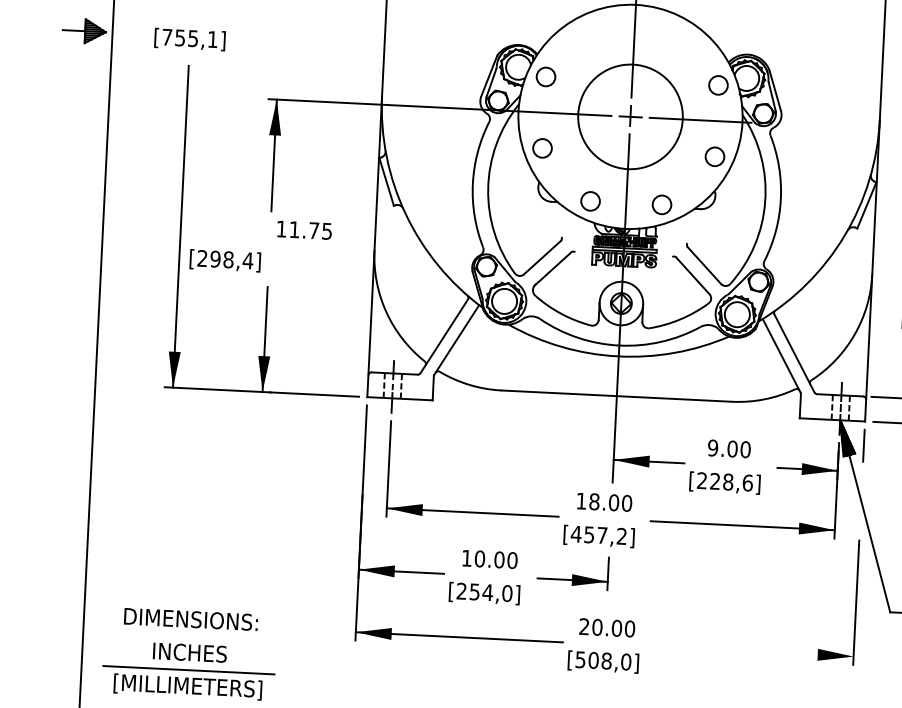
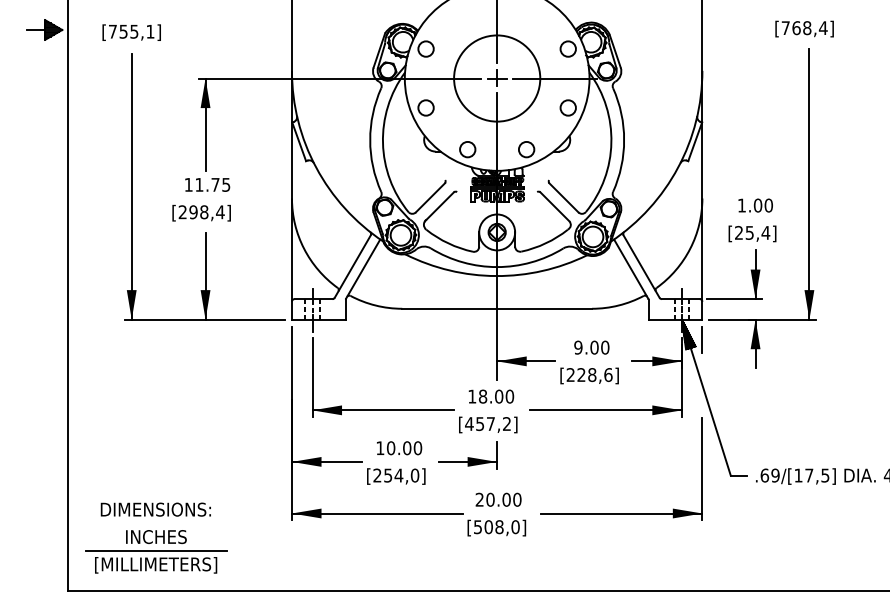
text: (304, 229) -> (207, 184), moved
text: (225, 259) -> (201, 212), moved
line: (755, 651) -> (621, 513), added

